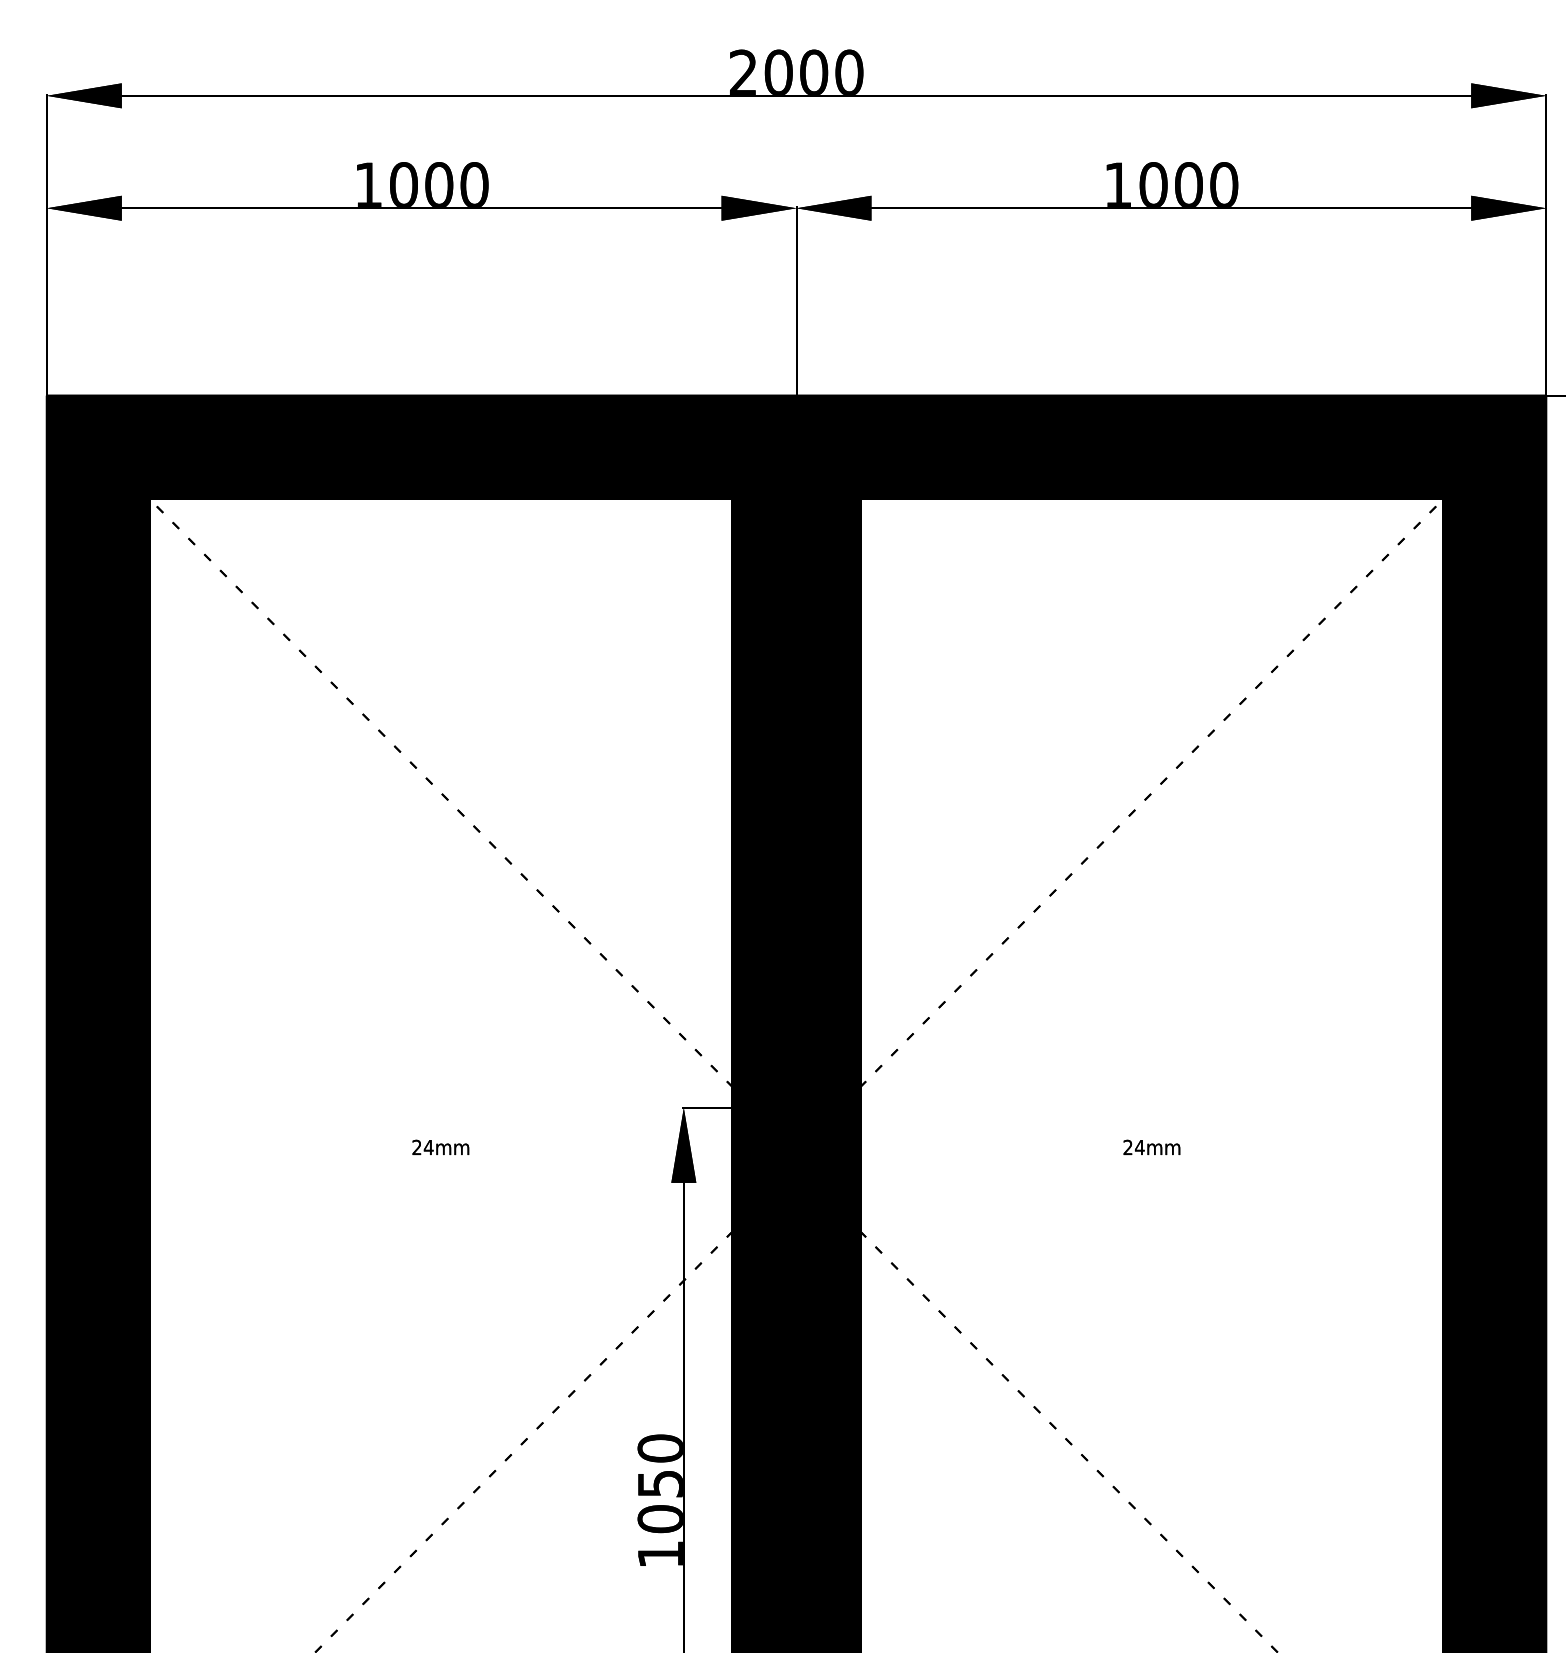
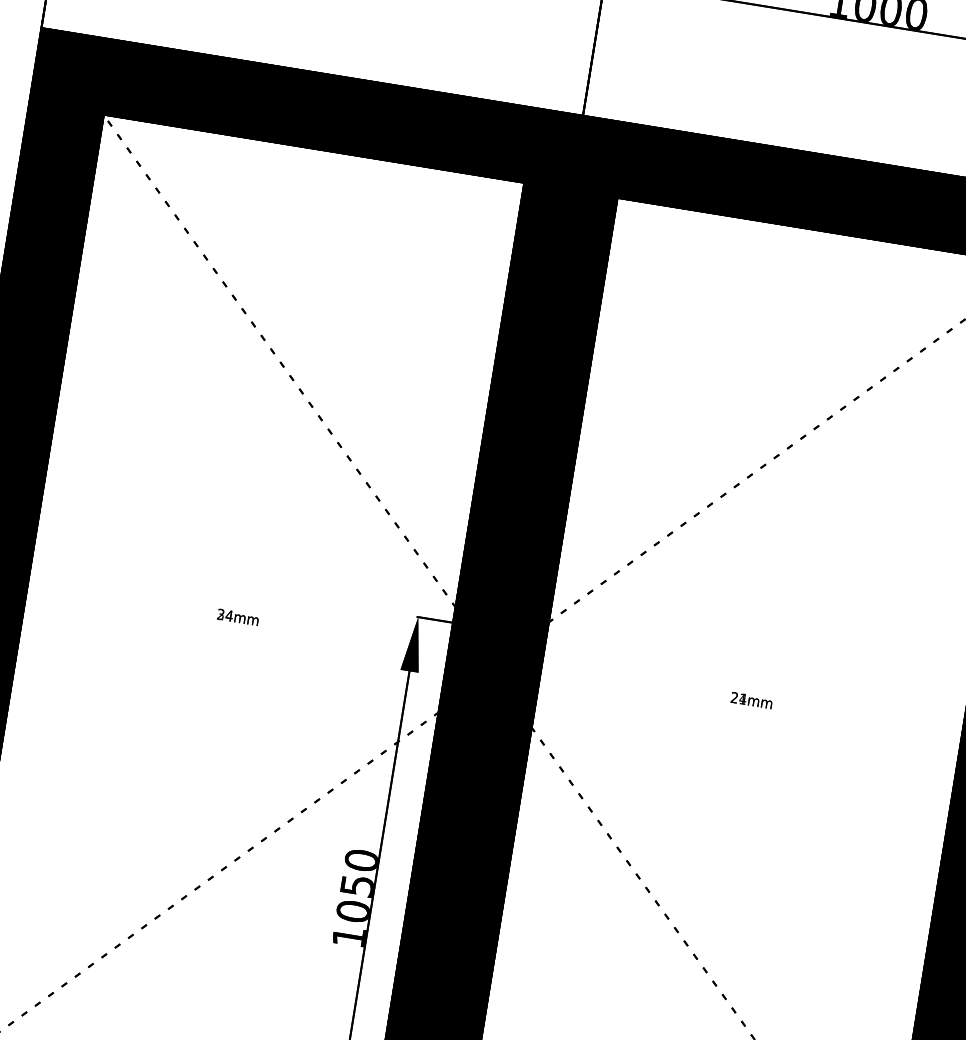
text: (416, 1147) -> (220, 614), 24mm -> 34mm
text: (1139, 1147) -> (742, 699), 24mm -> 21mm

